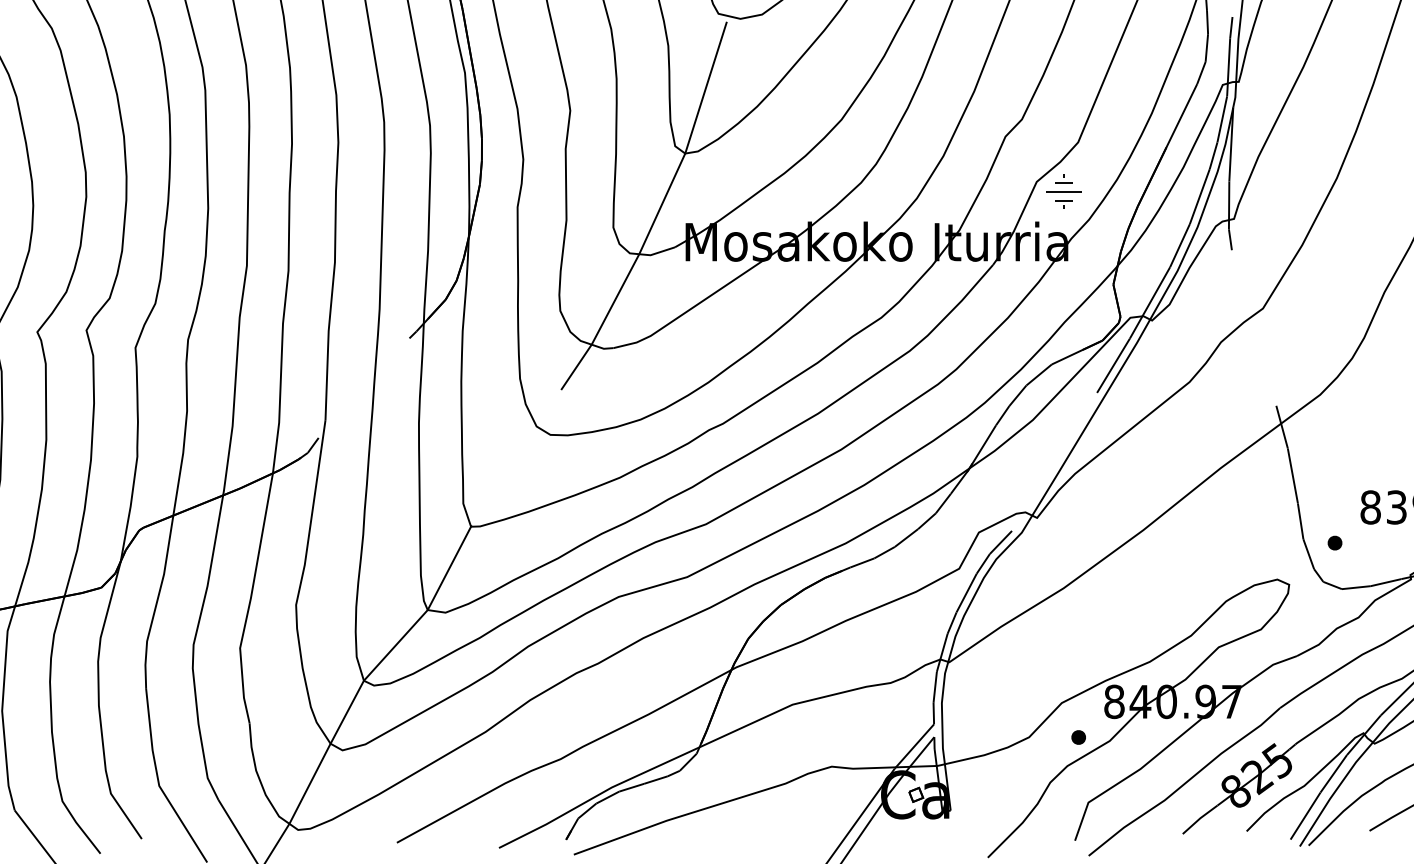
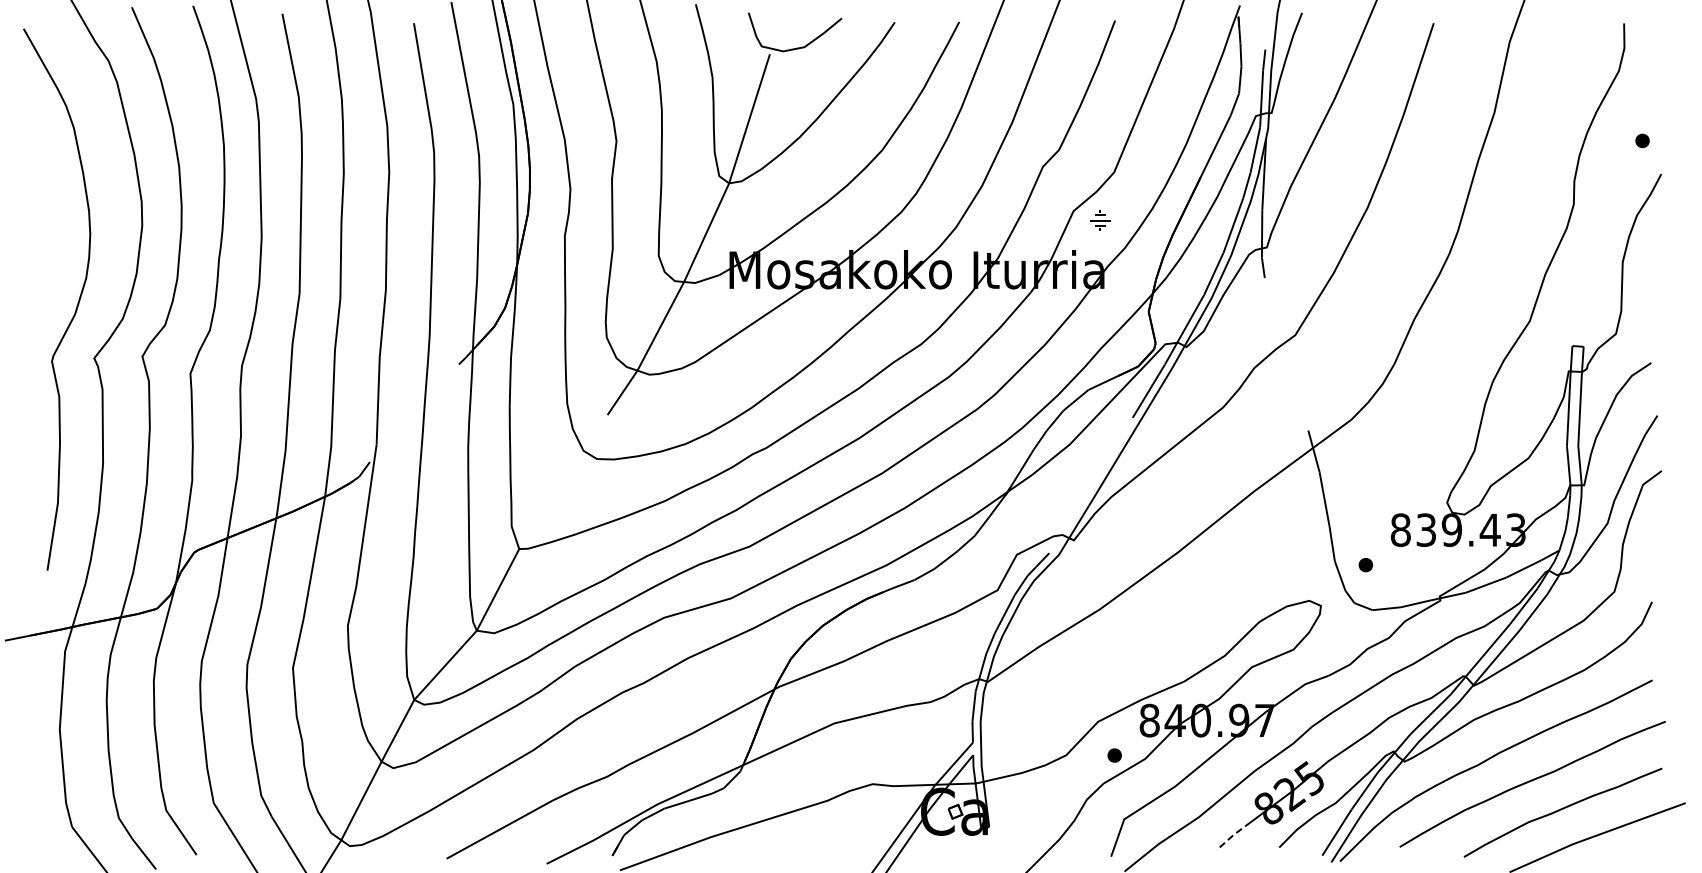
part: (1064, 191) -> (1100, 220), size x0.6
line: (1199, 819) -> (1233, 835), solid -> dashed

